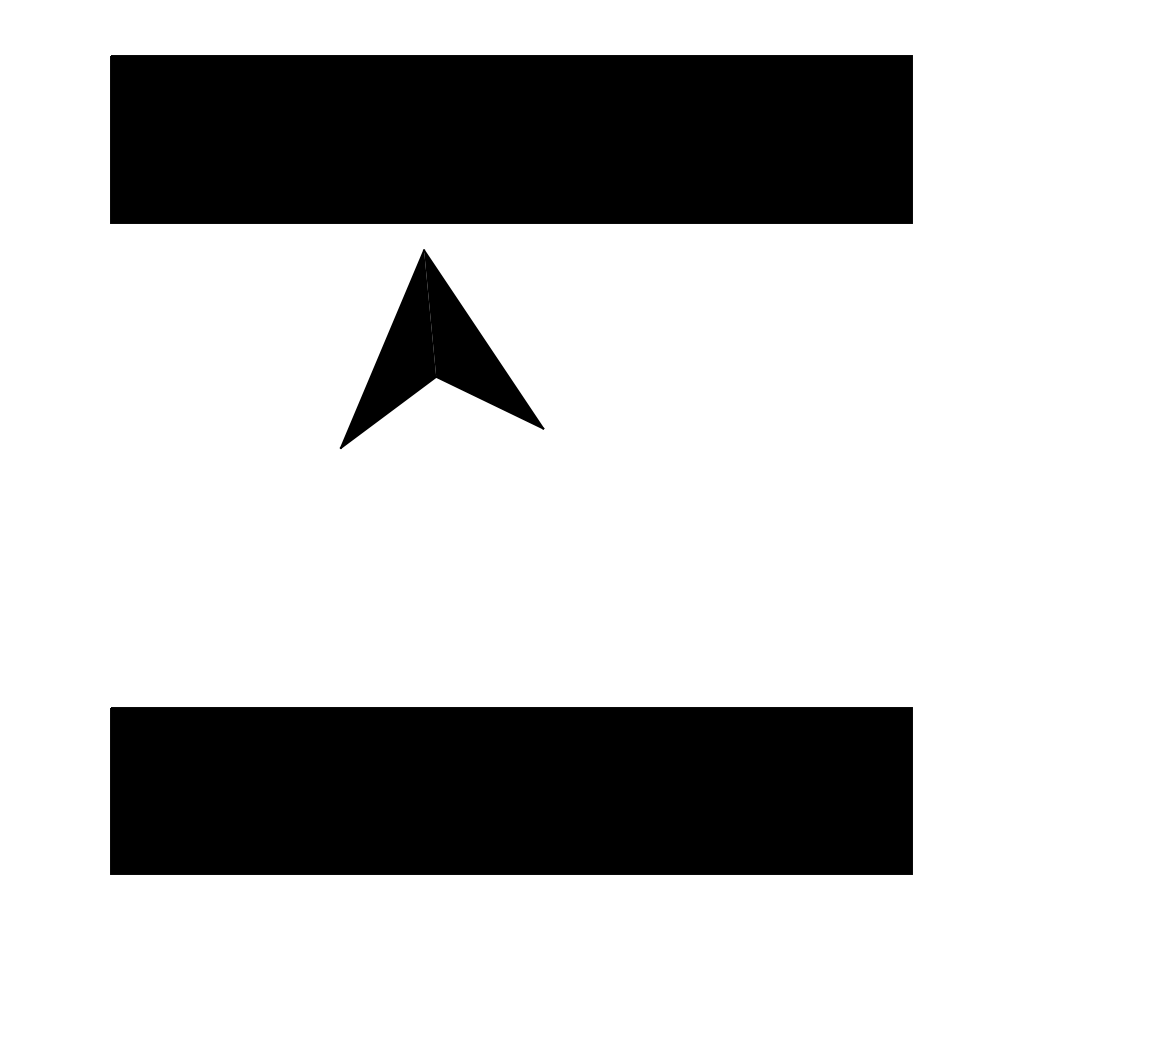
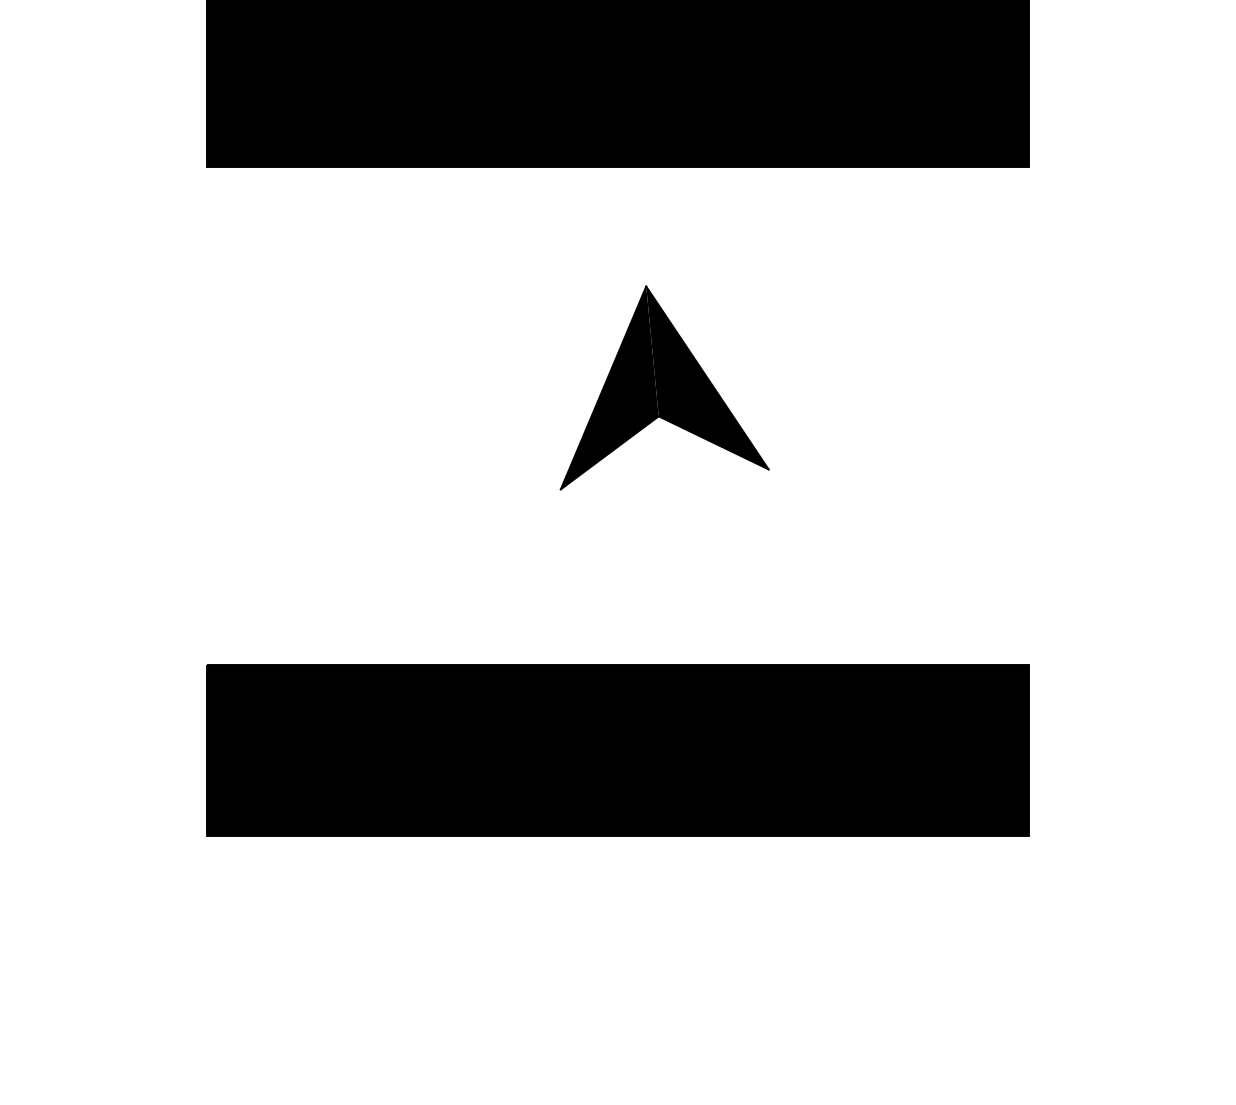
part: (441, 348) -> (664, 387), moved

